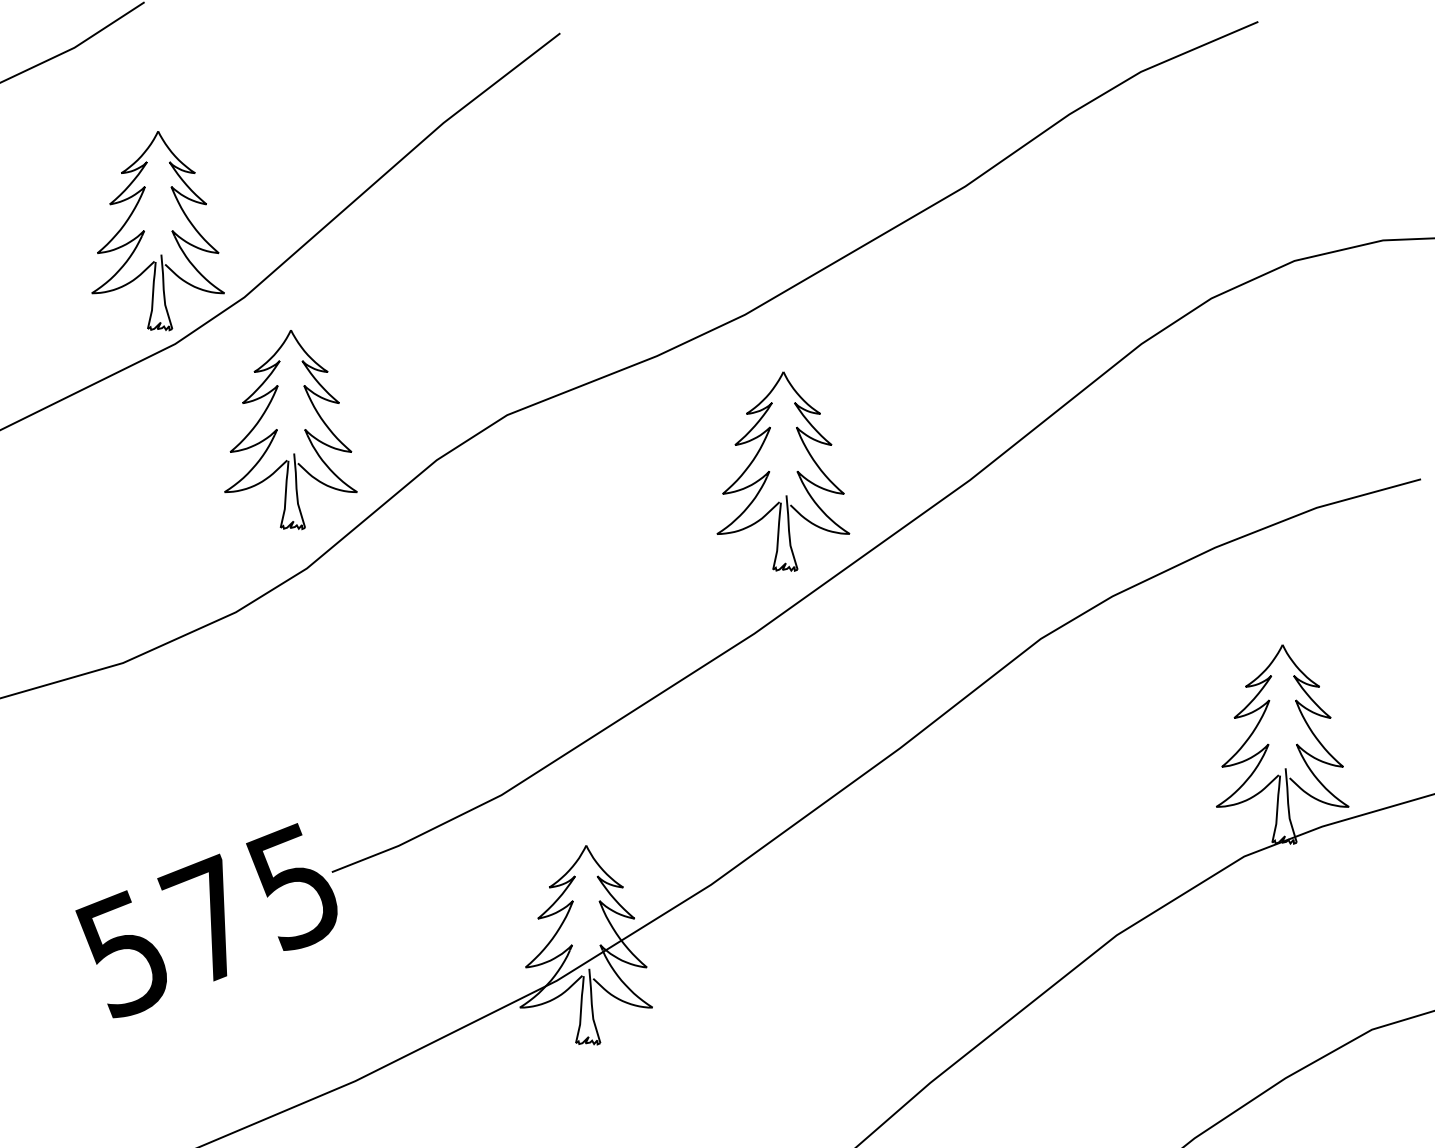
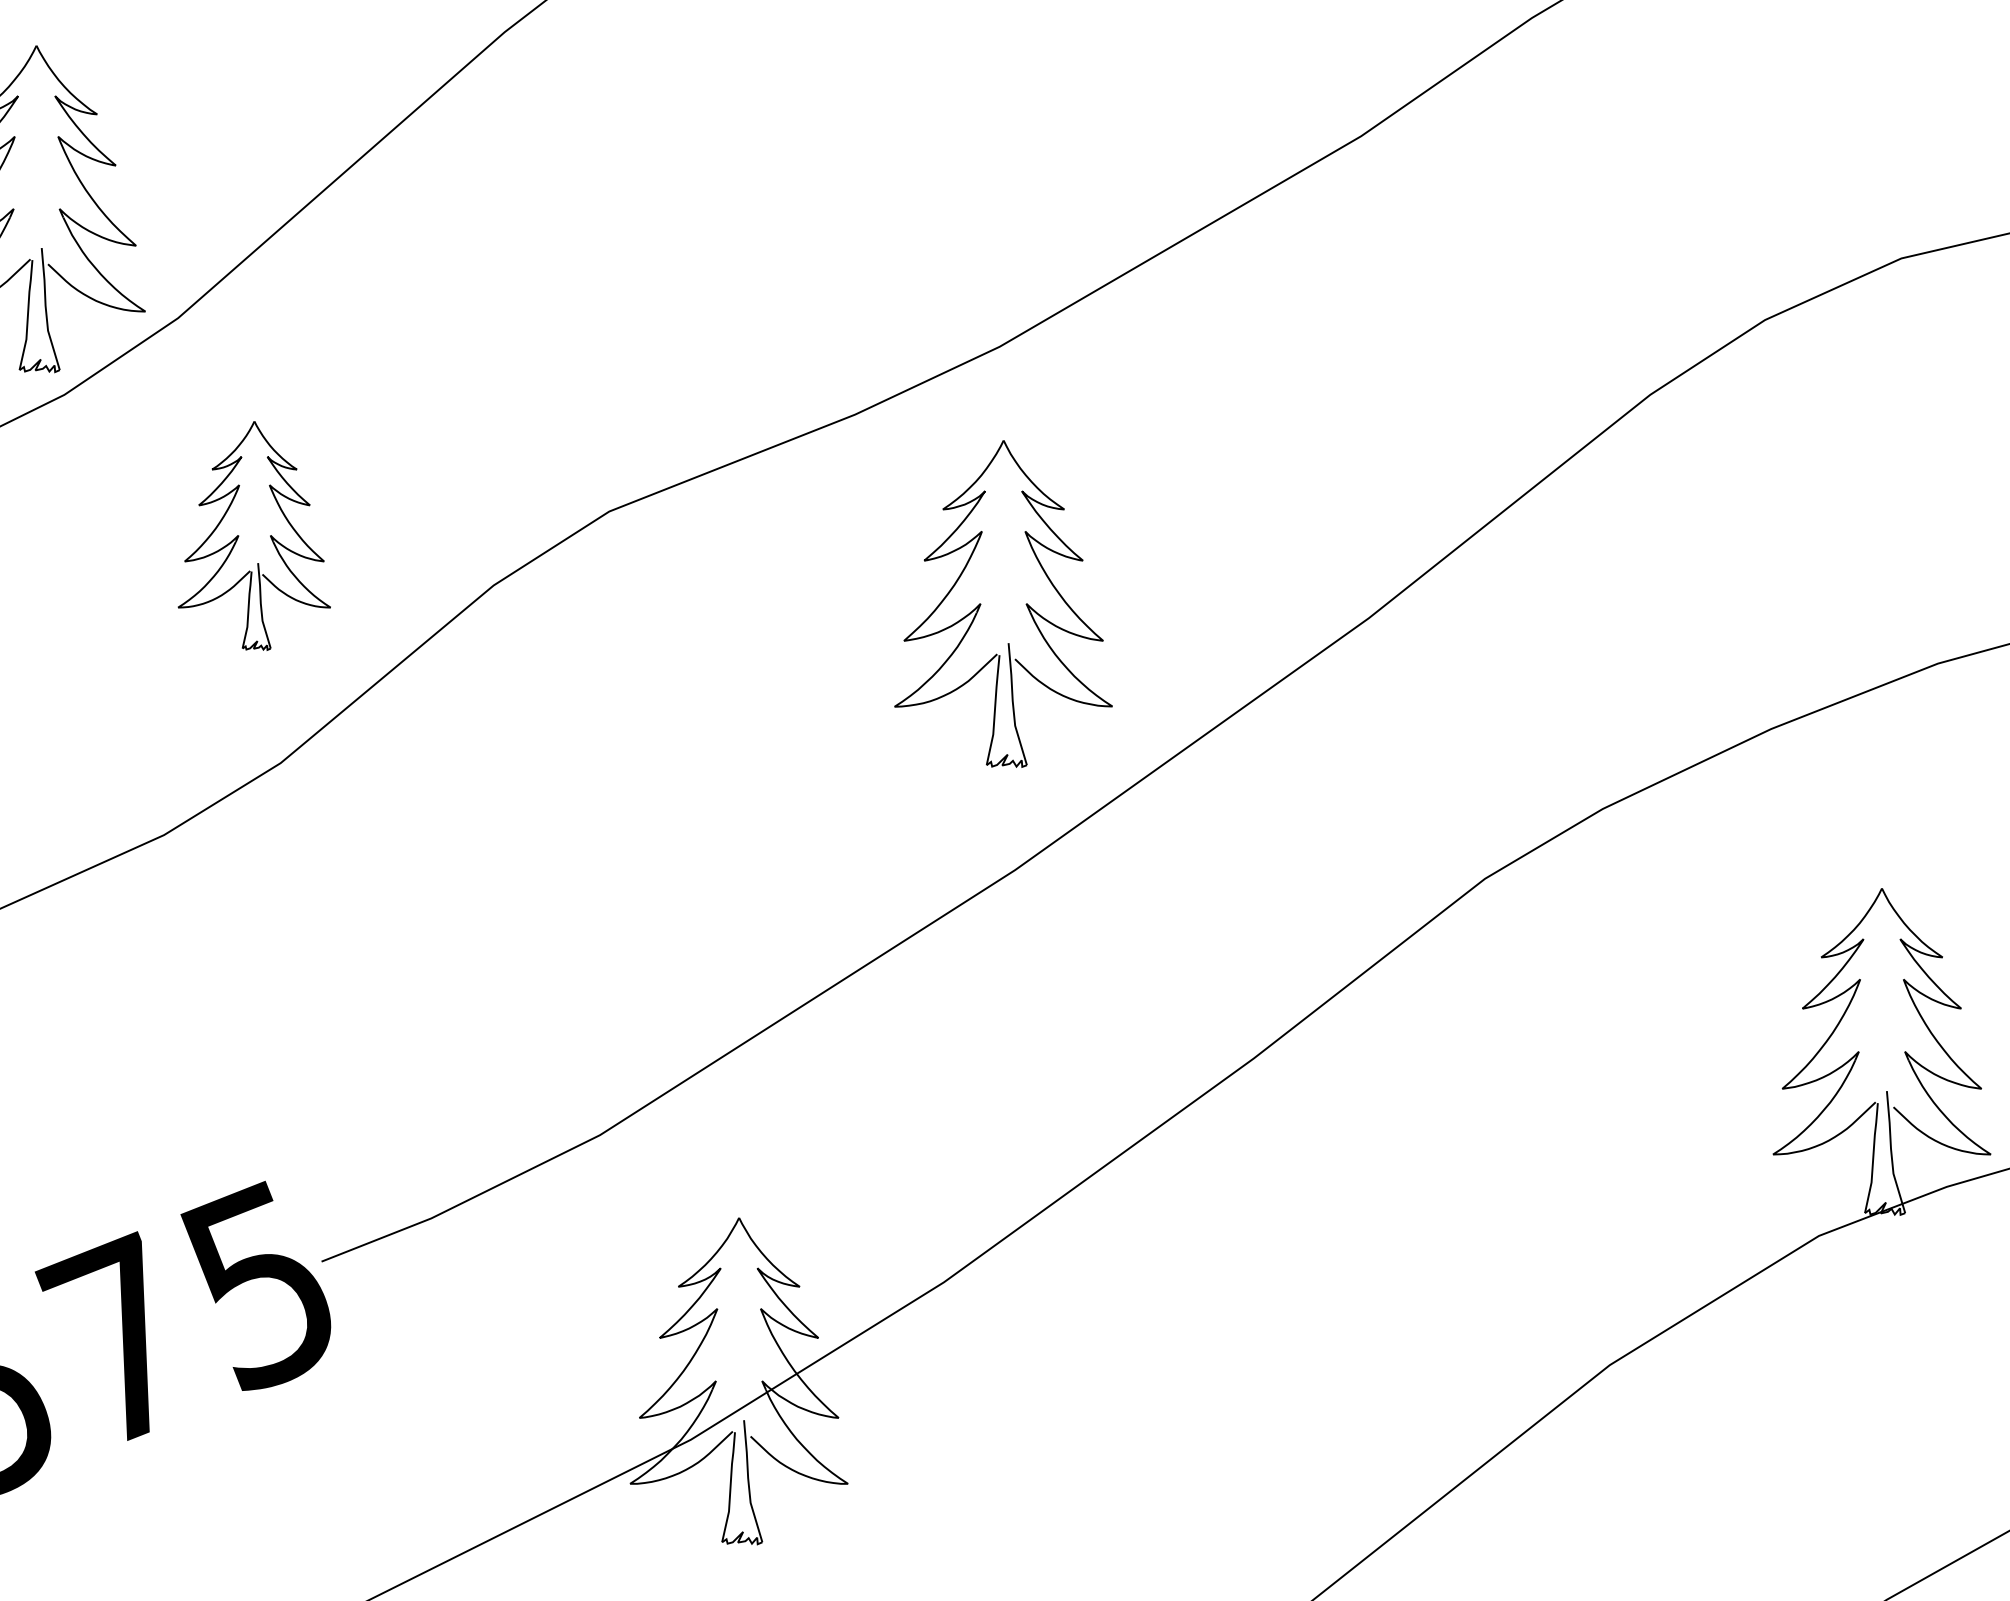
part: (290, 430) -> (253, 536), size x0.7
part: (770, 471) -> (982, 603), moved

